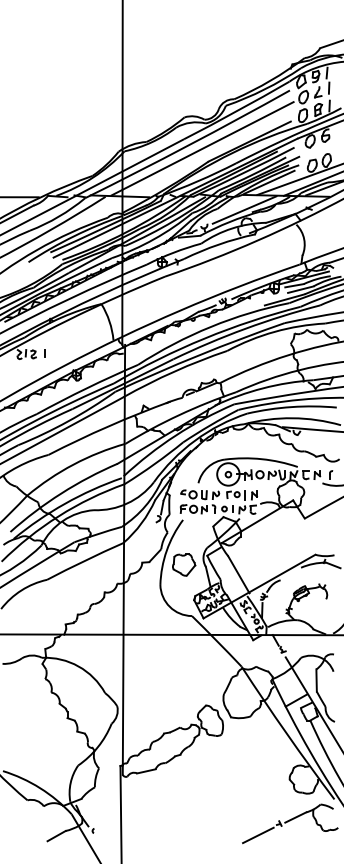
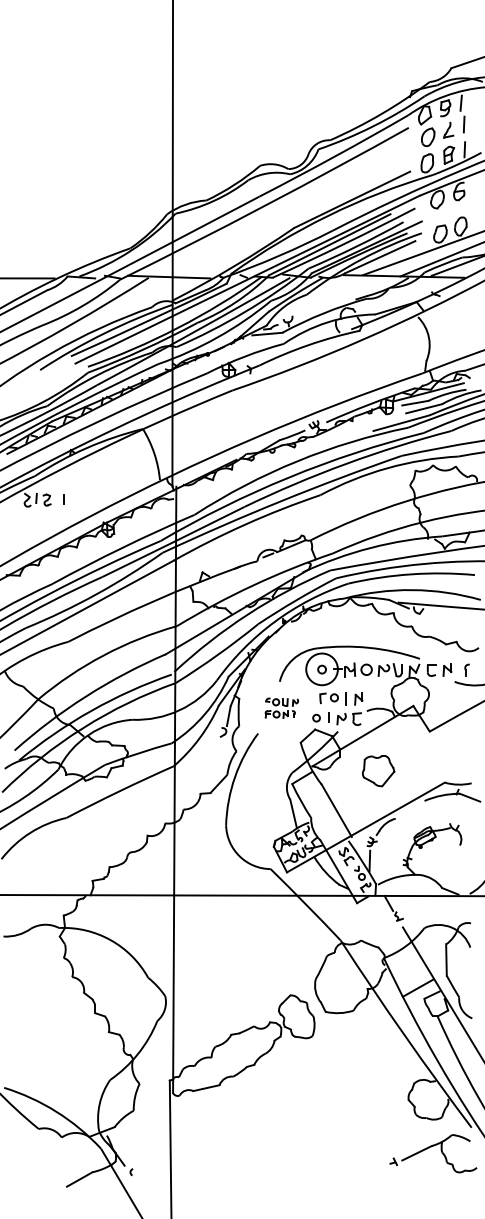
line: (202, 148) -> (285, 209), removed
line: (244, 210) -> (344, 296), removed
part: (199, 502) -> (281, 708), size x0.6
part: (184, 565) -> (378, 771), moved
line: (257, 835) -> (363, 1178), removed

